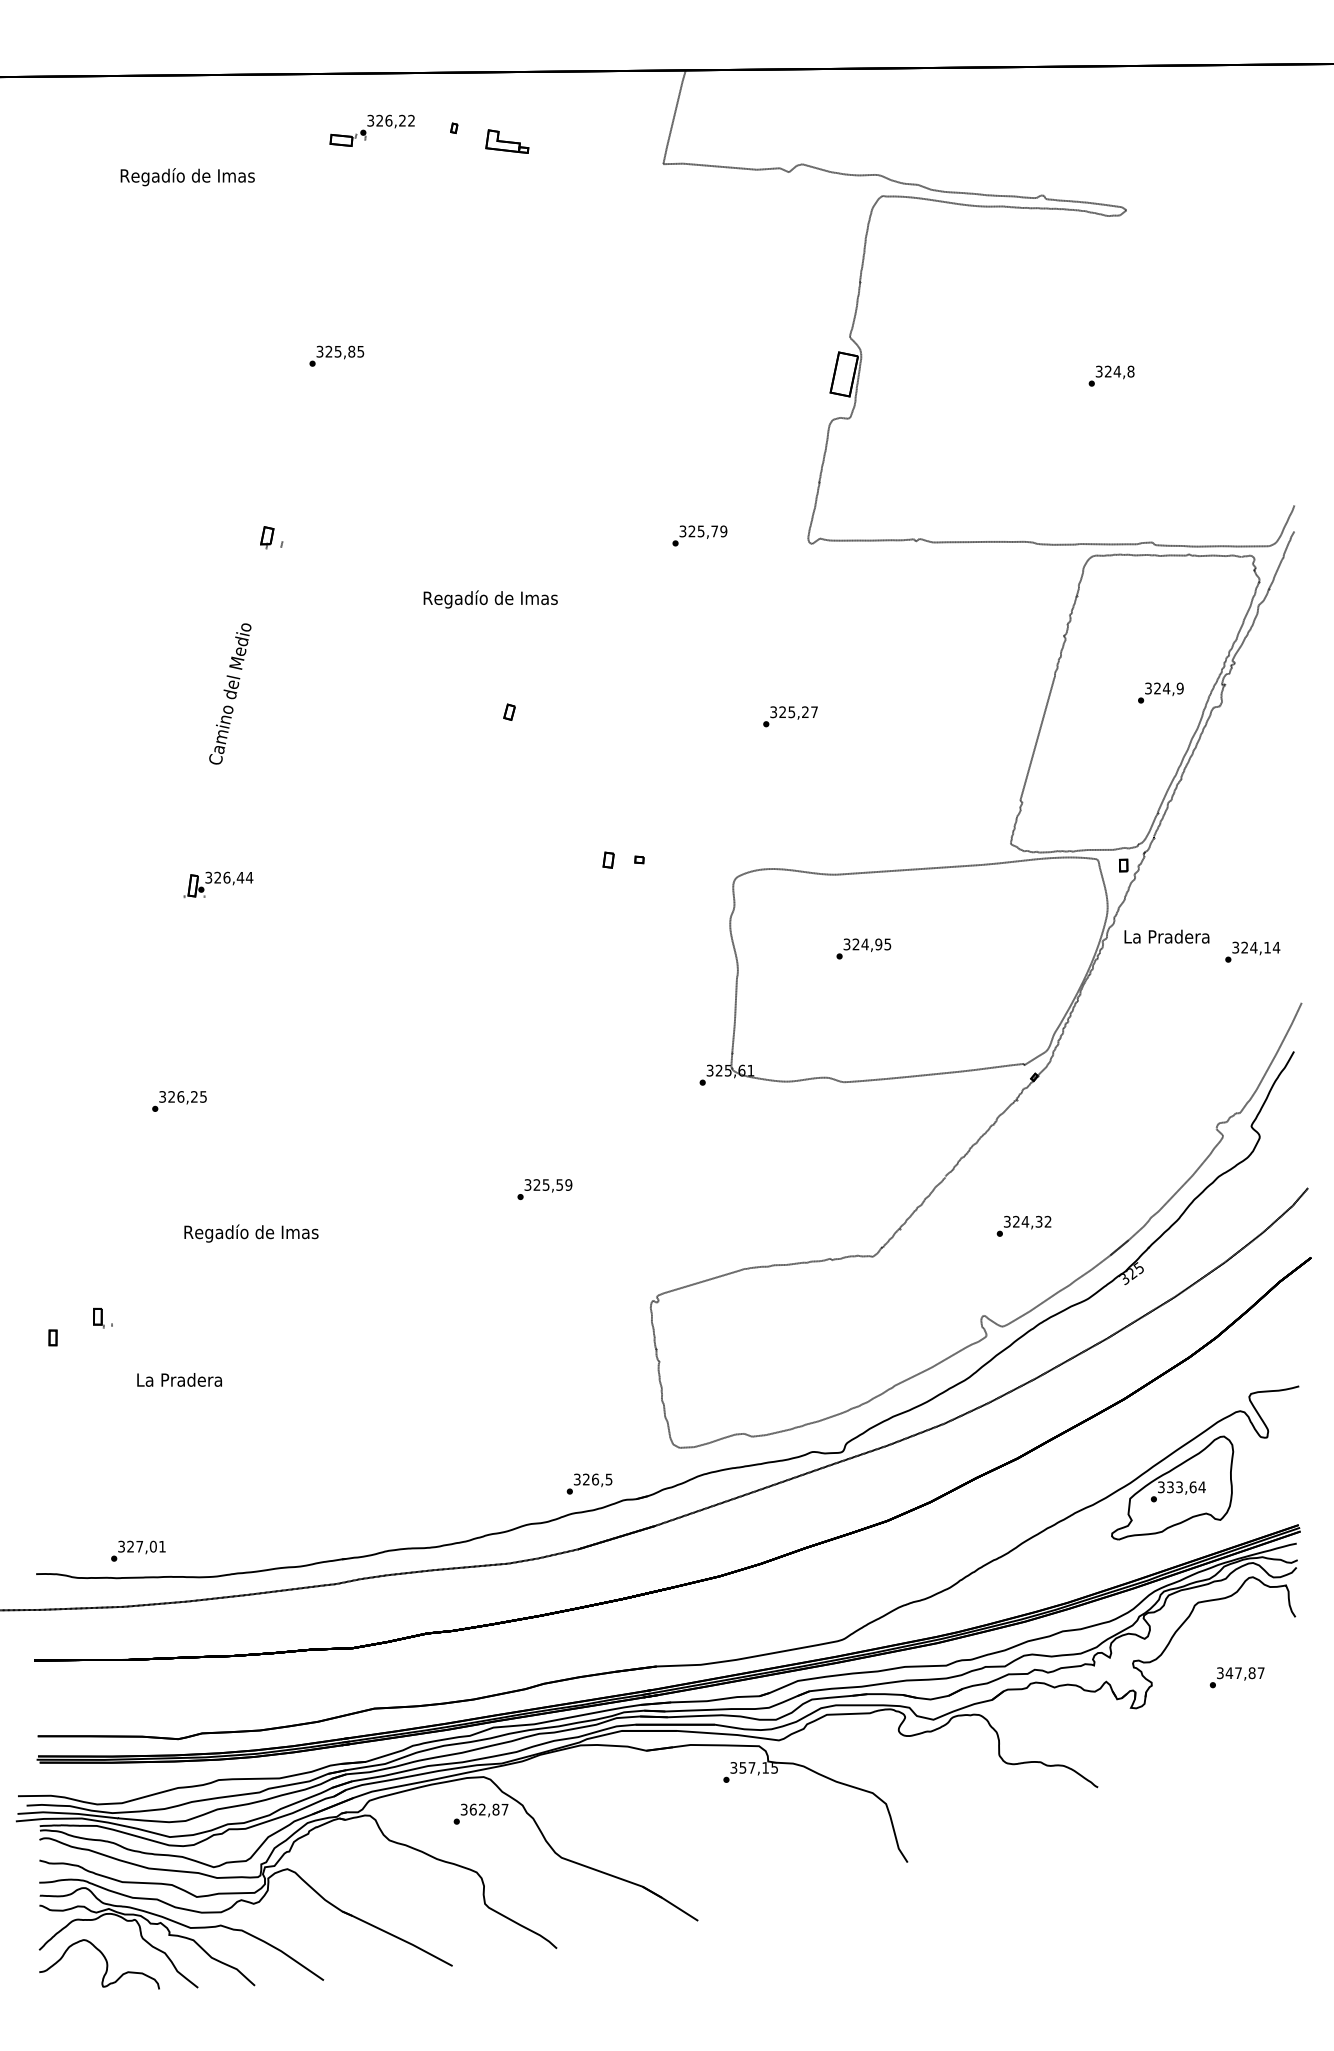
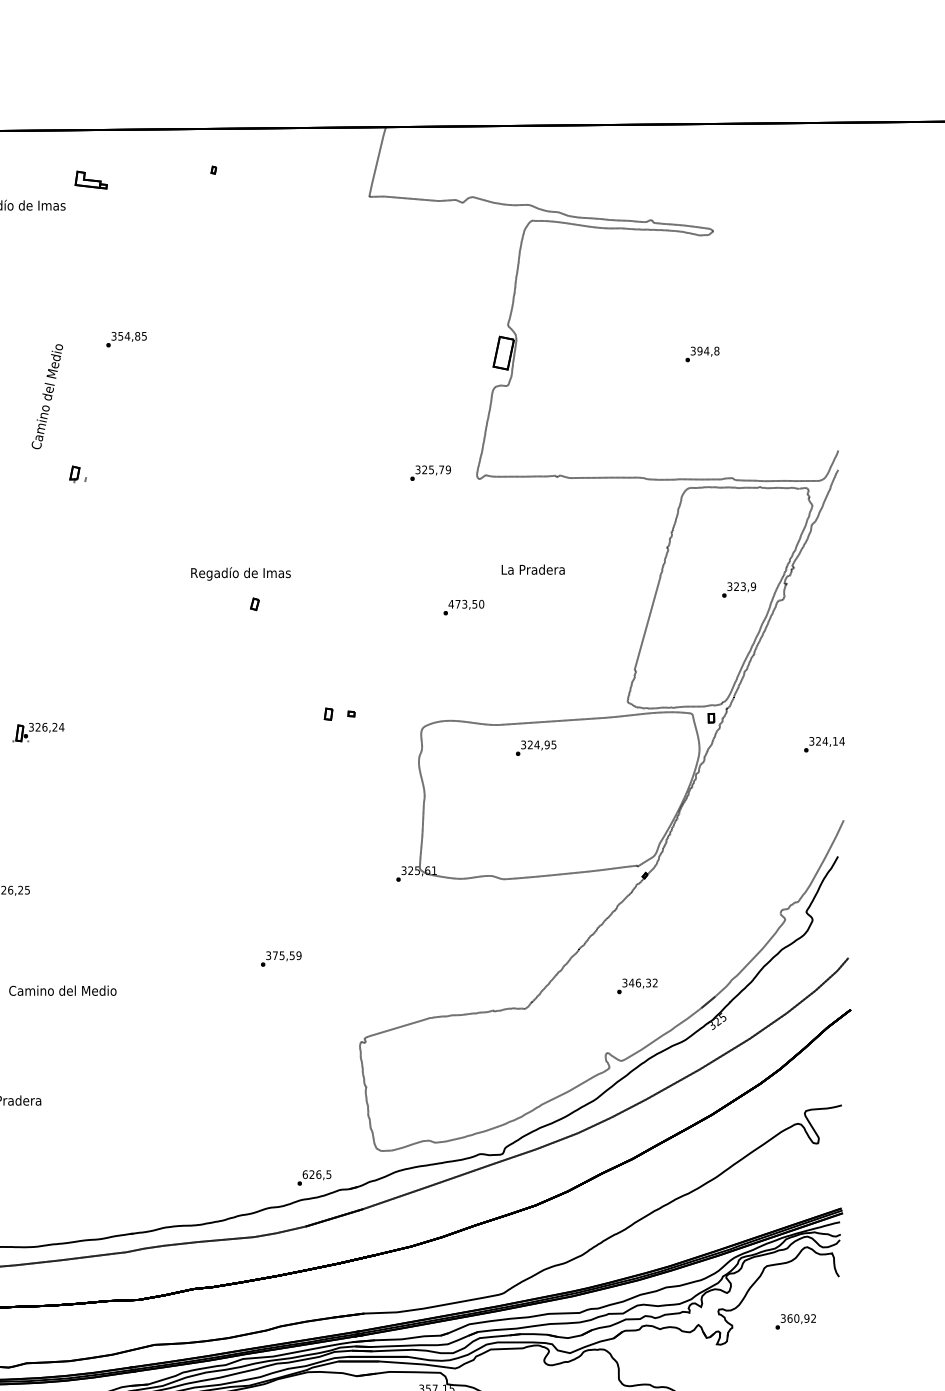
part: (371, 130) -> (152, 171), removed
part: (507, 141) -> (91, 180), moved
text: (333, 351) -> (124, 336), 325,85 -> 354,85
text: (1107, 371) -> (699, 351), 324,8 -> 394,8
text: (699, 535) -> (430, 472), moved
text: (490, 599) -> (240, 574), moved
text: (1166, 688) -> (743, 586), 324,9 -> 323,9
text: (230, 693) -> (47, 396), moved
text: (793, 712) -> (466, 604), 325,27 -> 473,50
text: (240, 877) -> (54, 727), 326,44 -> 326,24
text: (1166, 936) -> (532, 569), moved
text: (863, 948) -> (535, 747), moved
text: (1252, 951) -> (824, 744), moved
text: (536, 1184) -> (274, 955), 325,59 -> 375,59
text: (1020, 1221) -> (634, 982), 324,32 -> 346,32
text: (250, 1233) -> (62, 991), Regadío de Imas -> Camino del Medio
text: (576, 1479) -> (304, 1174), 326,5 -> 626,5
part: (1172, 1487) -> (747, 1180), removed
text: (1244, 1673) -> (801, 1318), 347,87 -> 360,92

